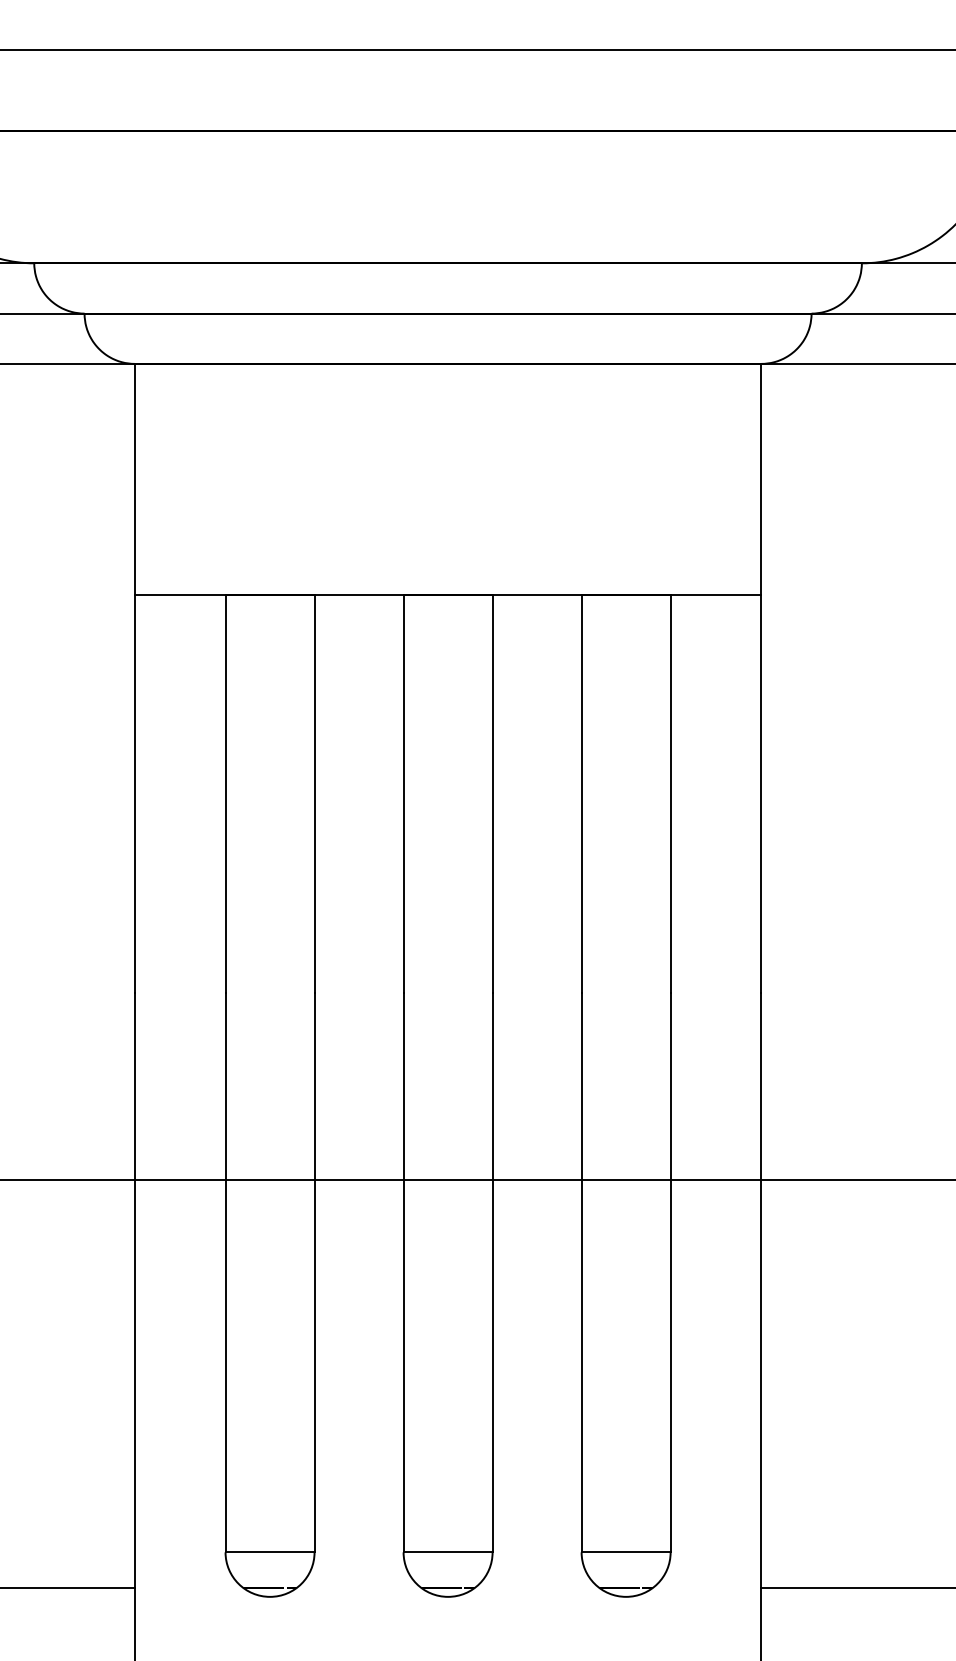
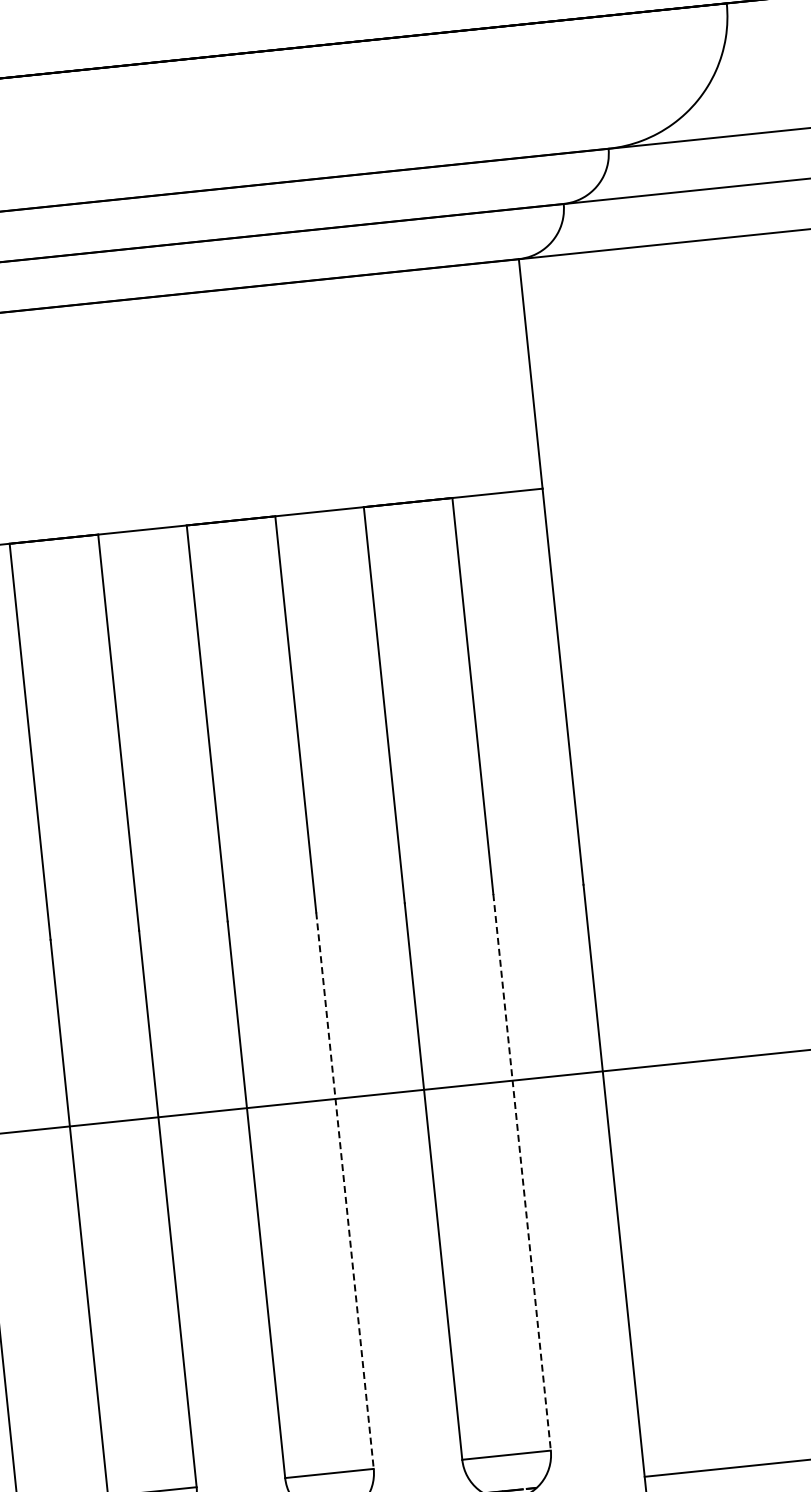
line: (492, 1272) -> (344, 1190), solid -> dashed
line: (670, 1272) -> (521, 1172), solid -> dashed

